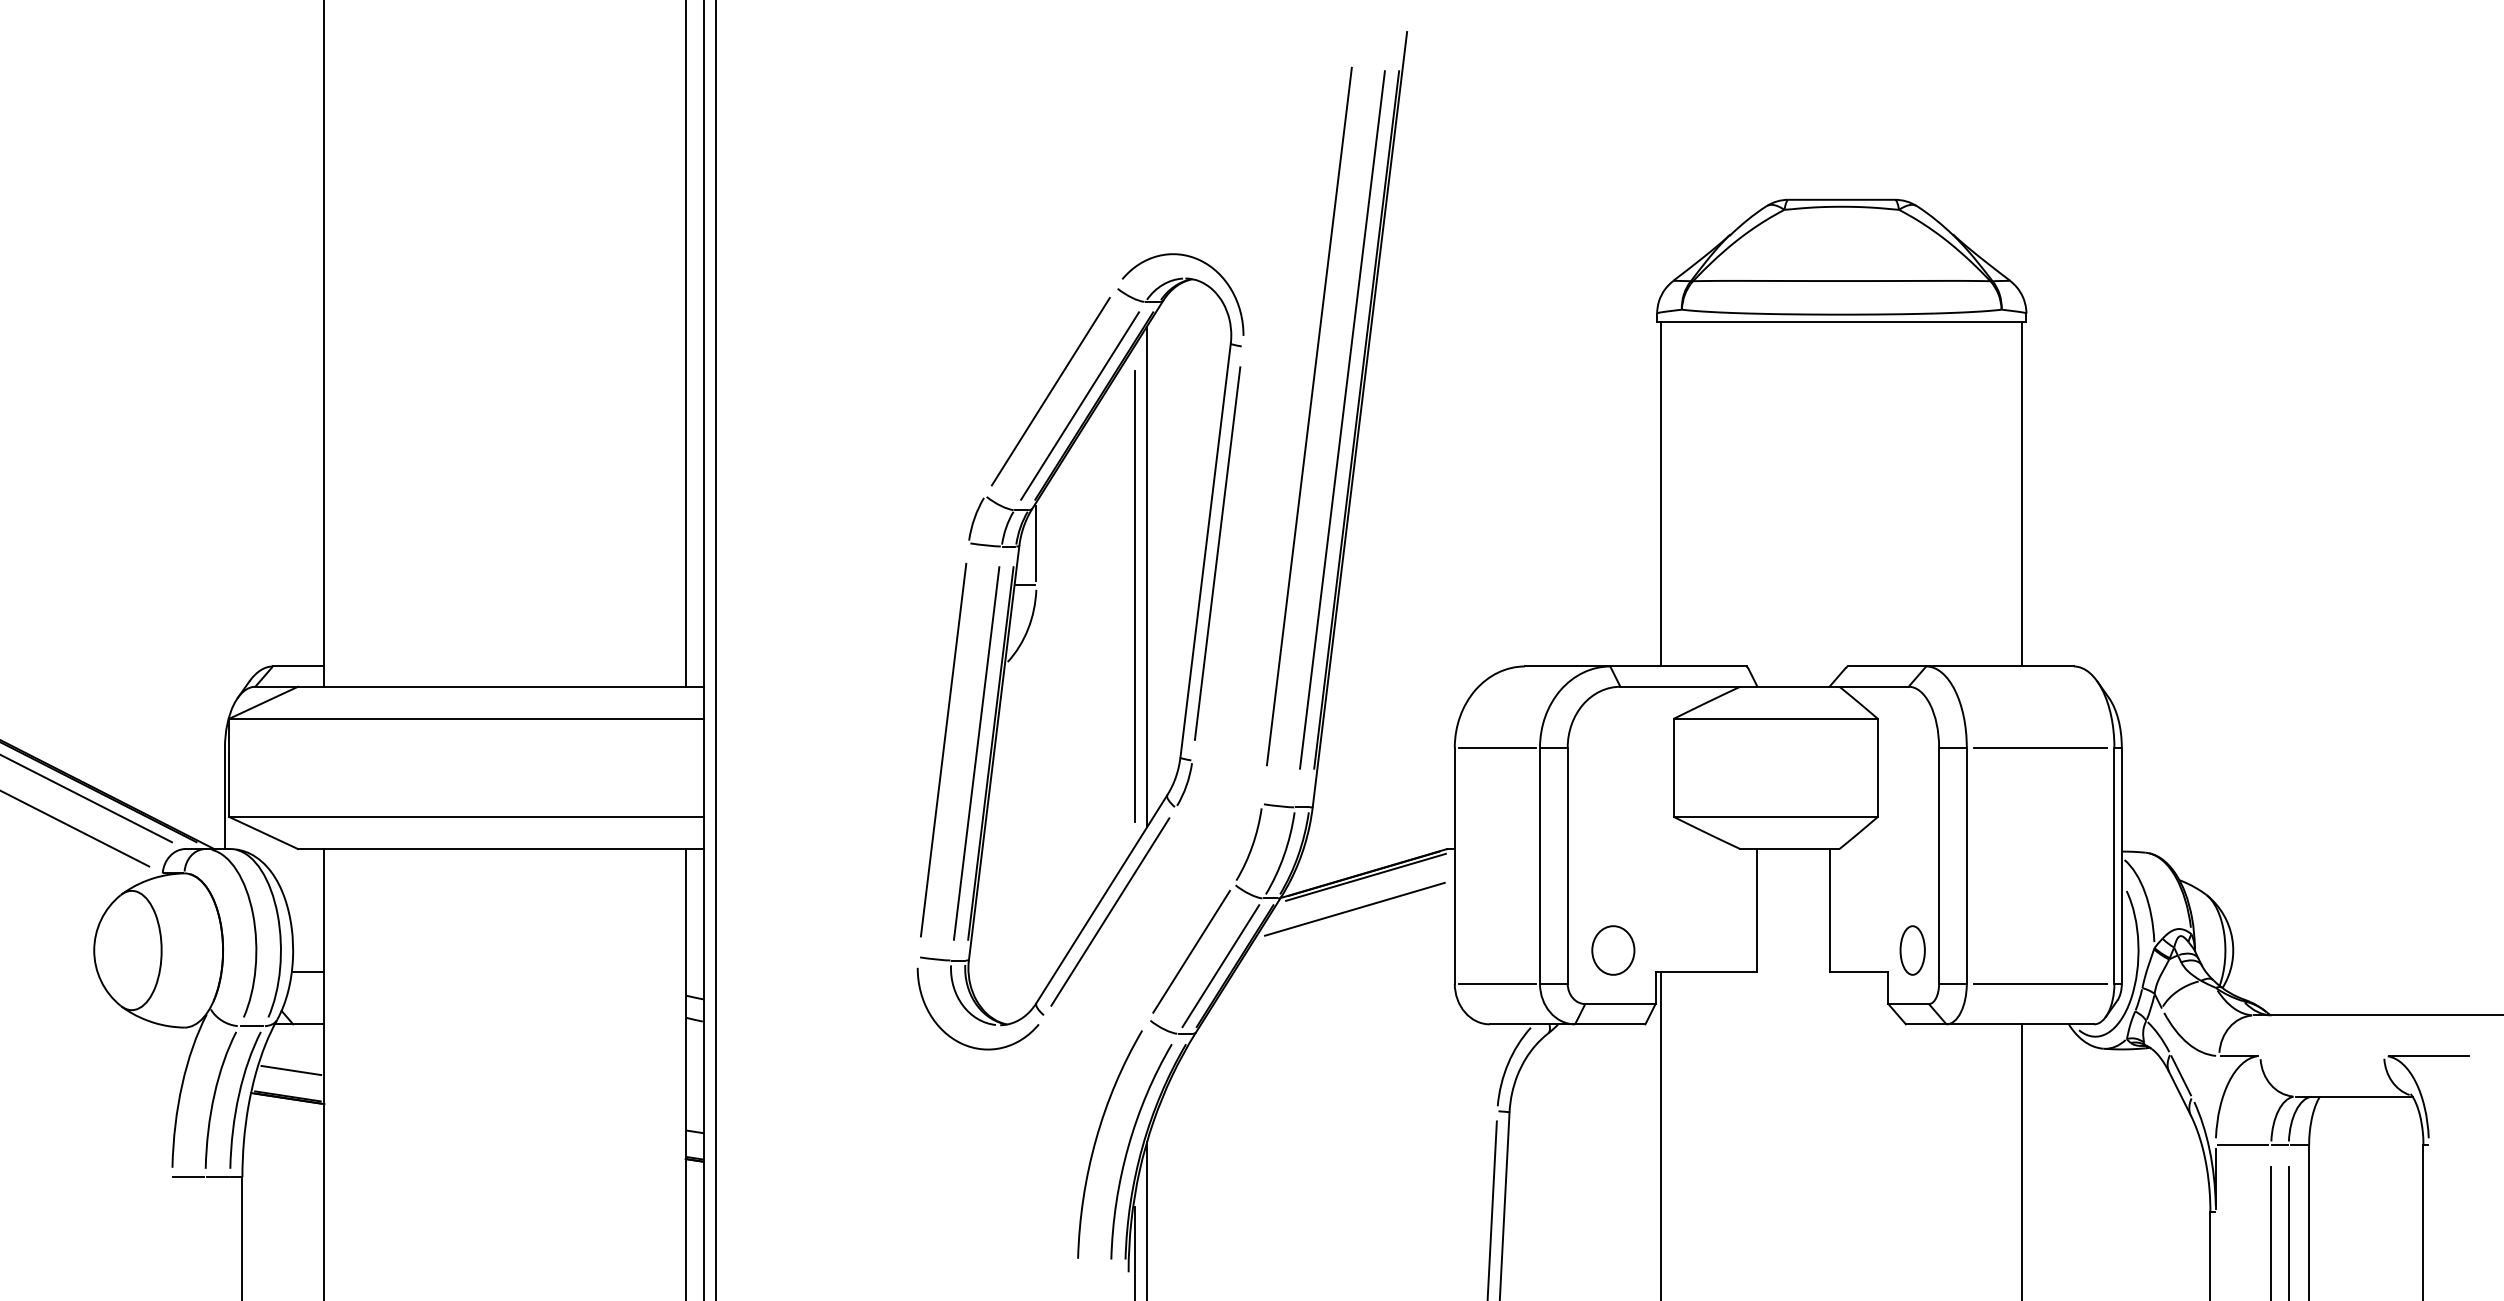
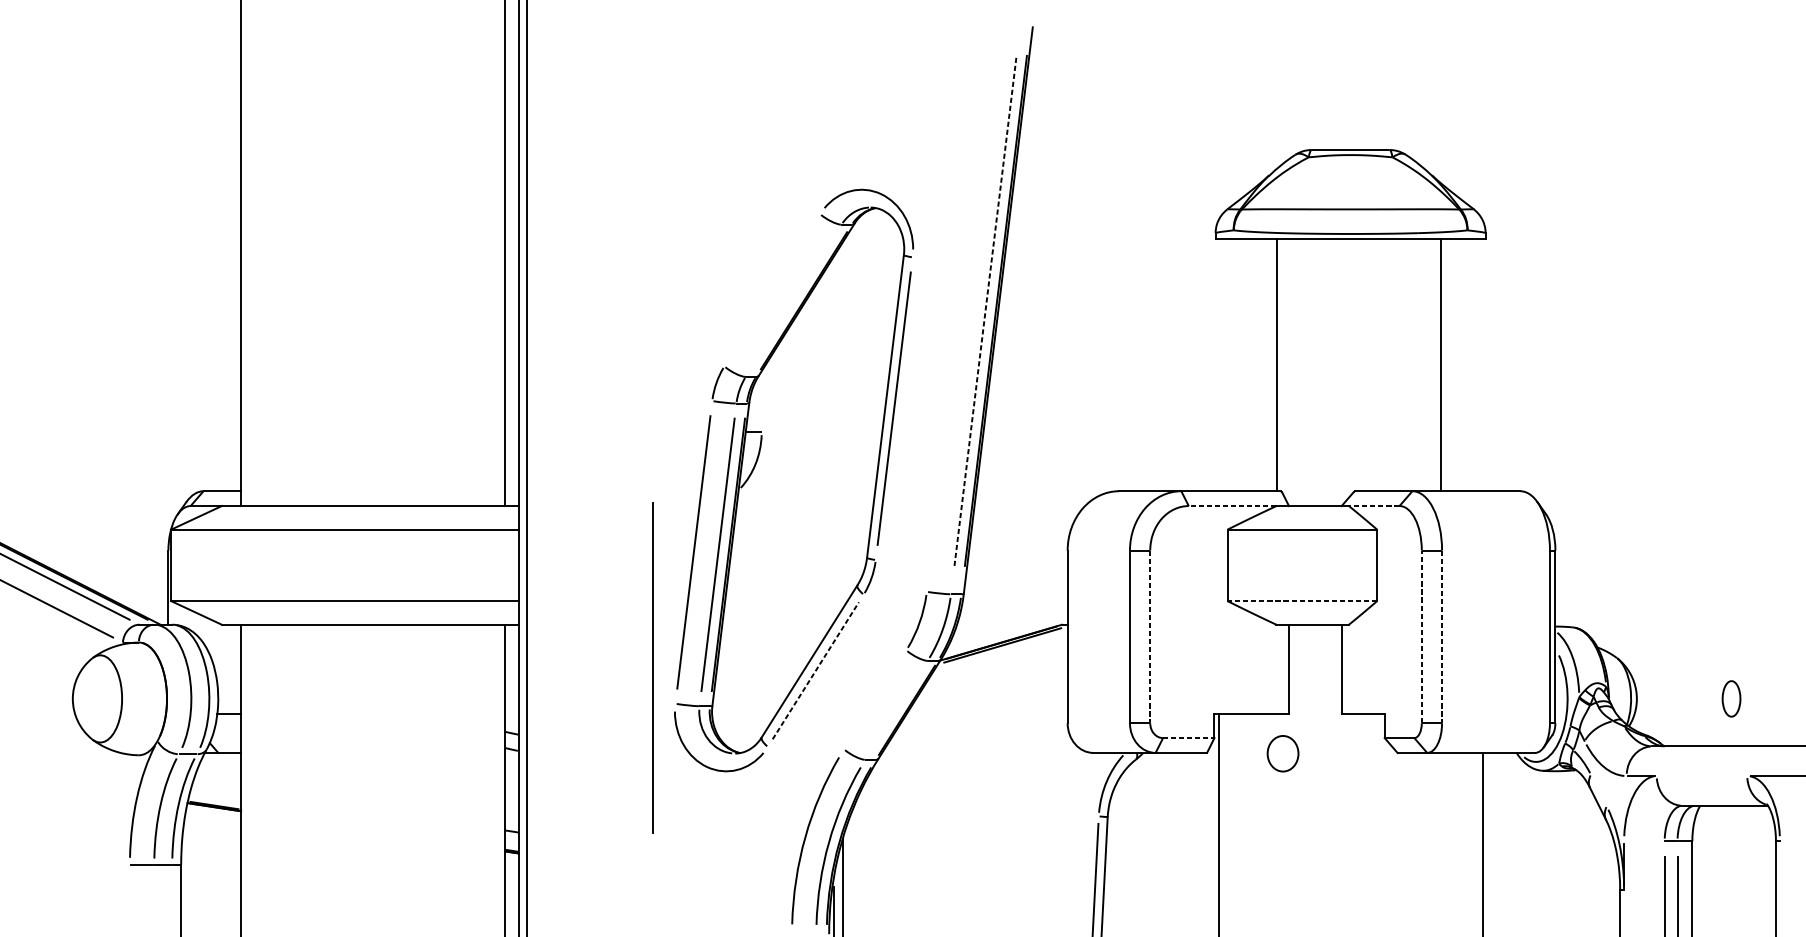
line: (1050, 391) -> (772, 290), removed
line: (1080, 405) -> (793, 300), removed
line: (1308, 416) -> (960, 308), removed
line: (1342, 419) -> (985, 310), solid -> dashed
line: (1661, 493) -> (1277, 364), moved
line: (2022, 493) -> (1441, 364), moved
line: (1036, 543) -> (761, 401), removed
line: (1146, 576) -> (842, 425), removed
line: (1134, 596) -> (652, 668), moved
line: (1680, 686) -> (1232, 505), solid -> dashed
line: (1874, 686) -> (1374, 505), solid -> dashed
line: (1497, 747) -> (1098, 550), removed
line: (2040, 747) -> (1495, 550), removed
line: (1775, 816) -> (1302, 600), solid -> dashed
line: (1939, 865) -> (1422, 636), solid -> dashed
line: (1567, 866) -> (1150, 637), solid -> dashed
line: (1966, 866) -> (1441, 637), solid -> dashed
line: (1354, 908) -> (994, 668), removed
line: (1110, 912) -> (815, 671), solid -> dashed
part: (1613, 950) -> (1283, 753), moved
part: (1912, 950) -> (1731, 698), moved
line: (1191, 951) -> (875, 699), removed
line: (1220, 966) -> (896, 710), removed
line: (1497, 983) -> (1098, 723), removed
line: (2040, 983) -> (1495, 723), removed
line: (1620, 1004) -> (1188, 738), solid -> dashed
line: (291, 1070) -> (217, 786), removed
line: (2180, 1075) -> (1598, 790), removed
line: (2242, 1145) -> (1643, 841), removed

